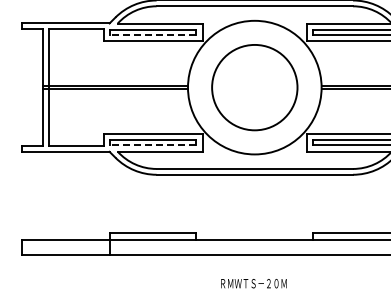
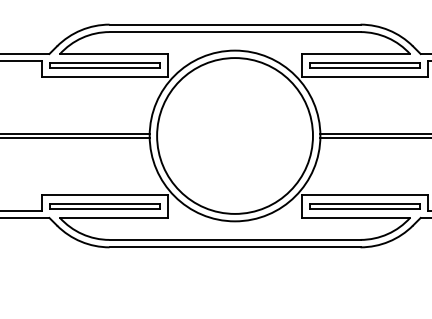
line: (153, 34) -> (105, 68), dashed -> solid
circle: (254, 87) -> (234, 135), size x1.43
line: (153, 145) -> (105, 209), dashed -> solid

